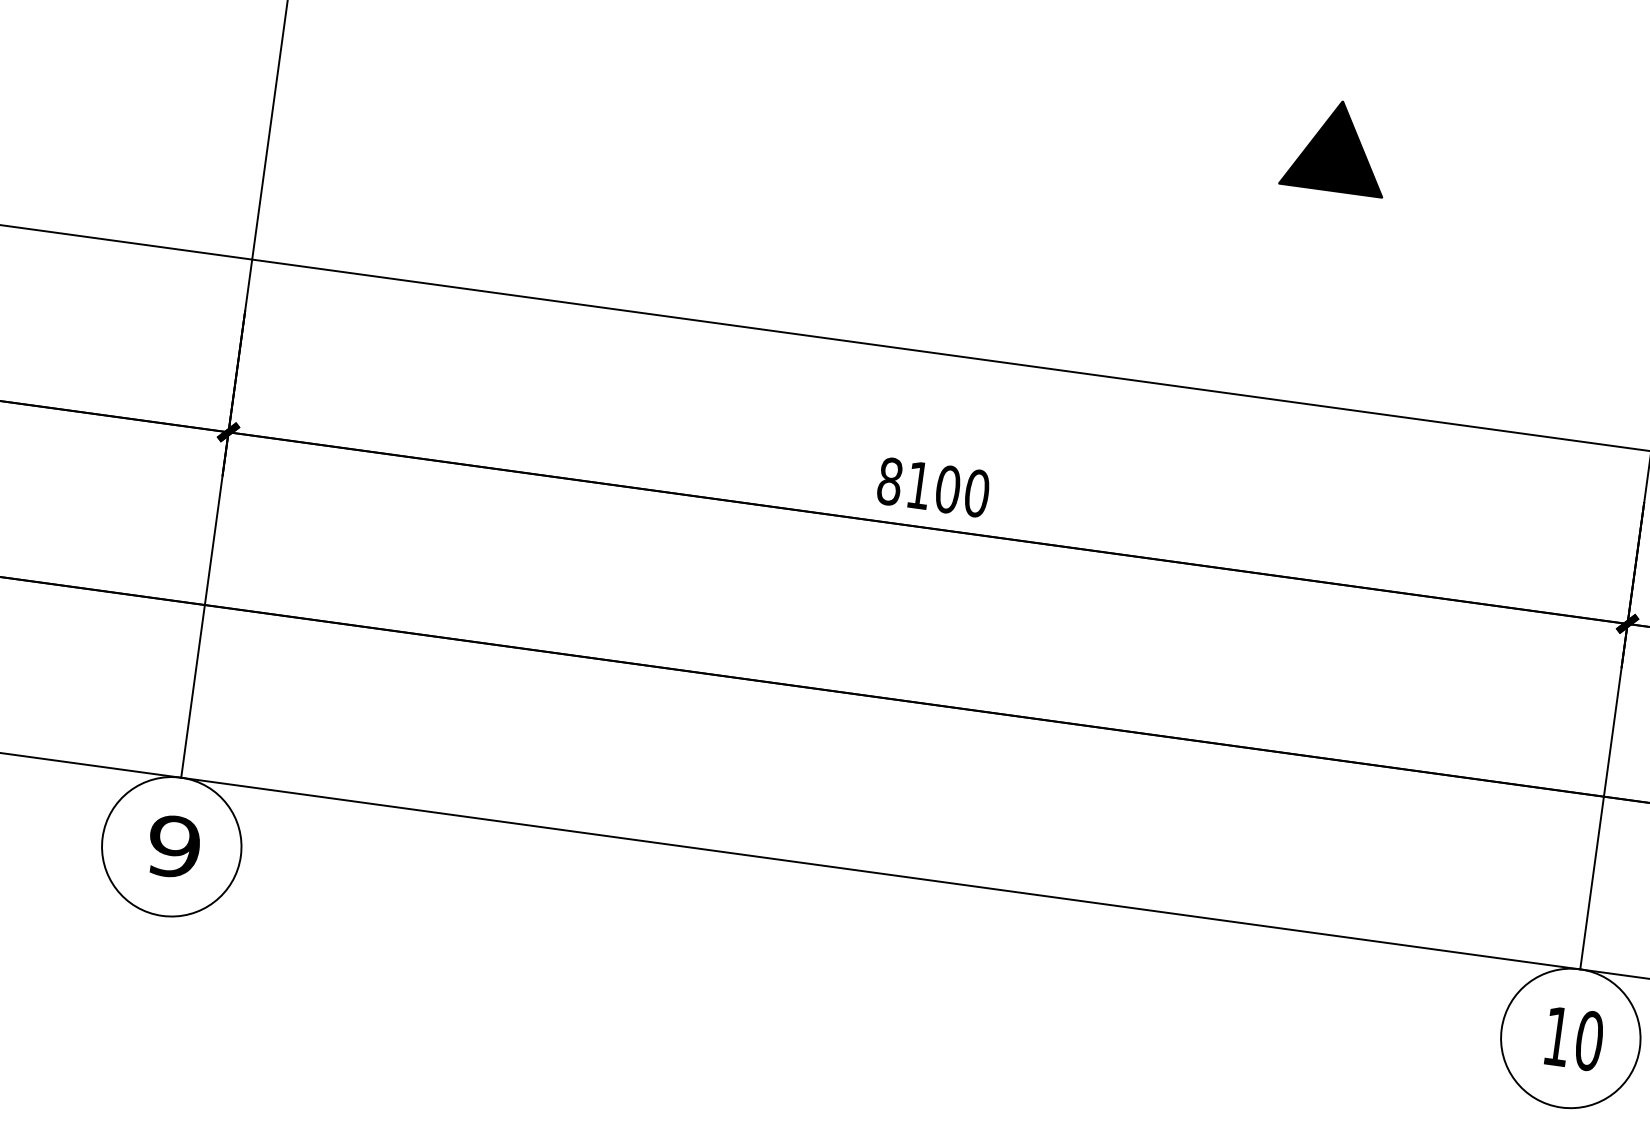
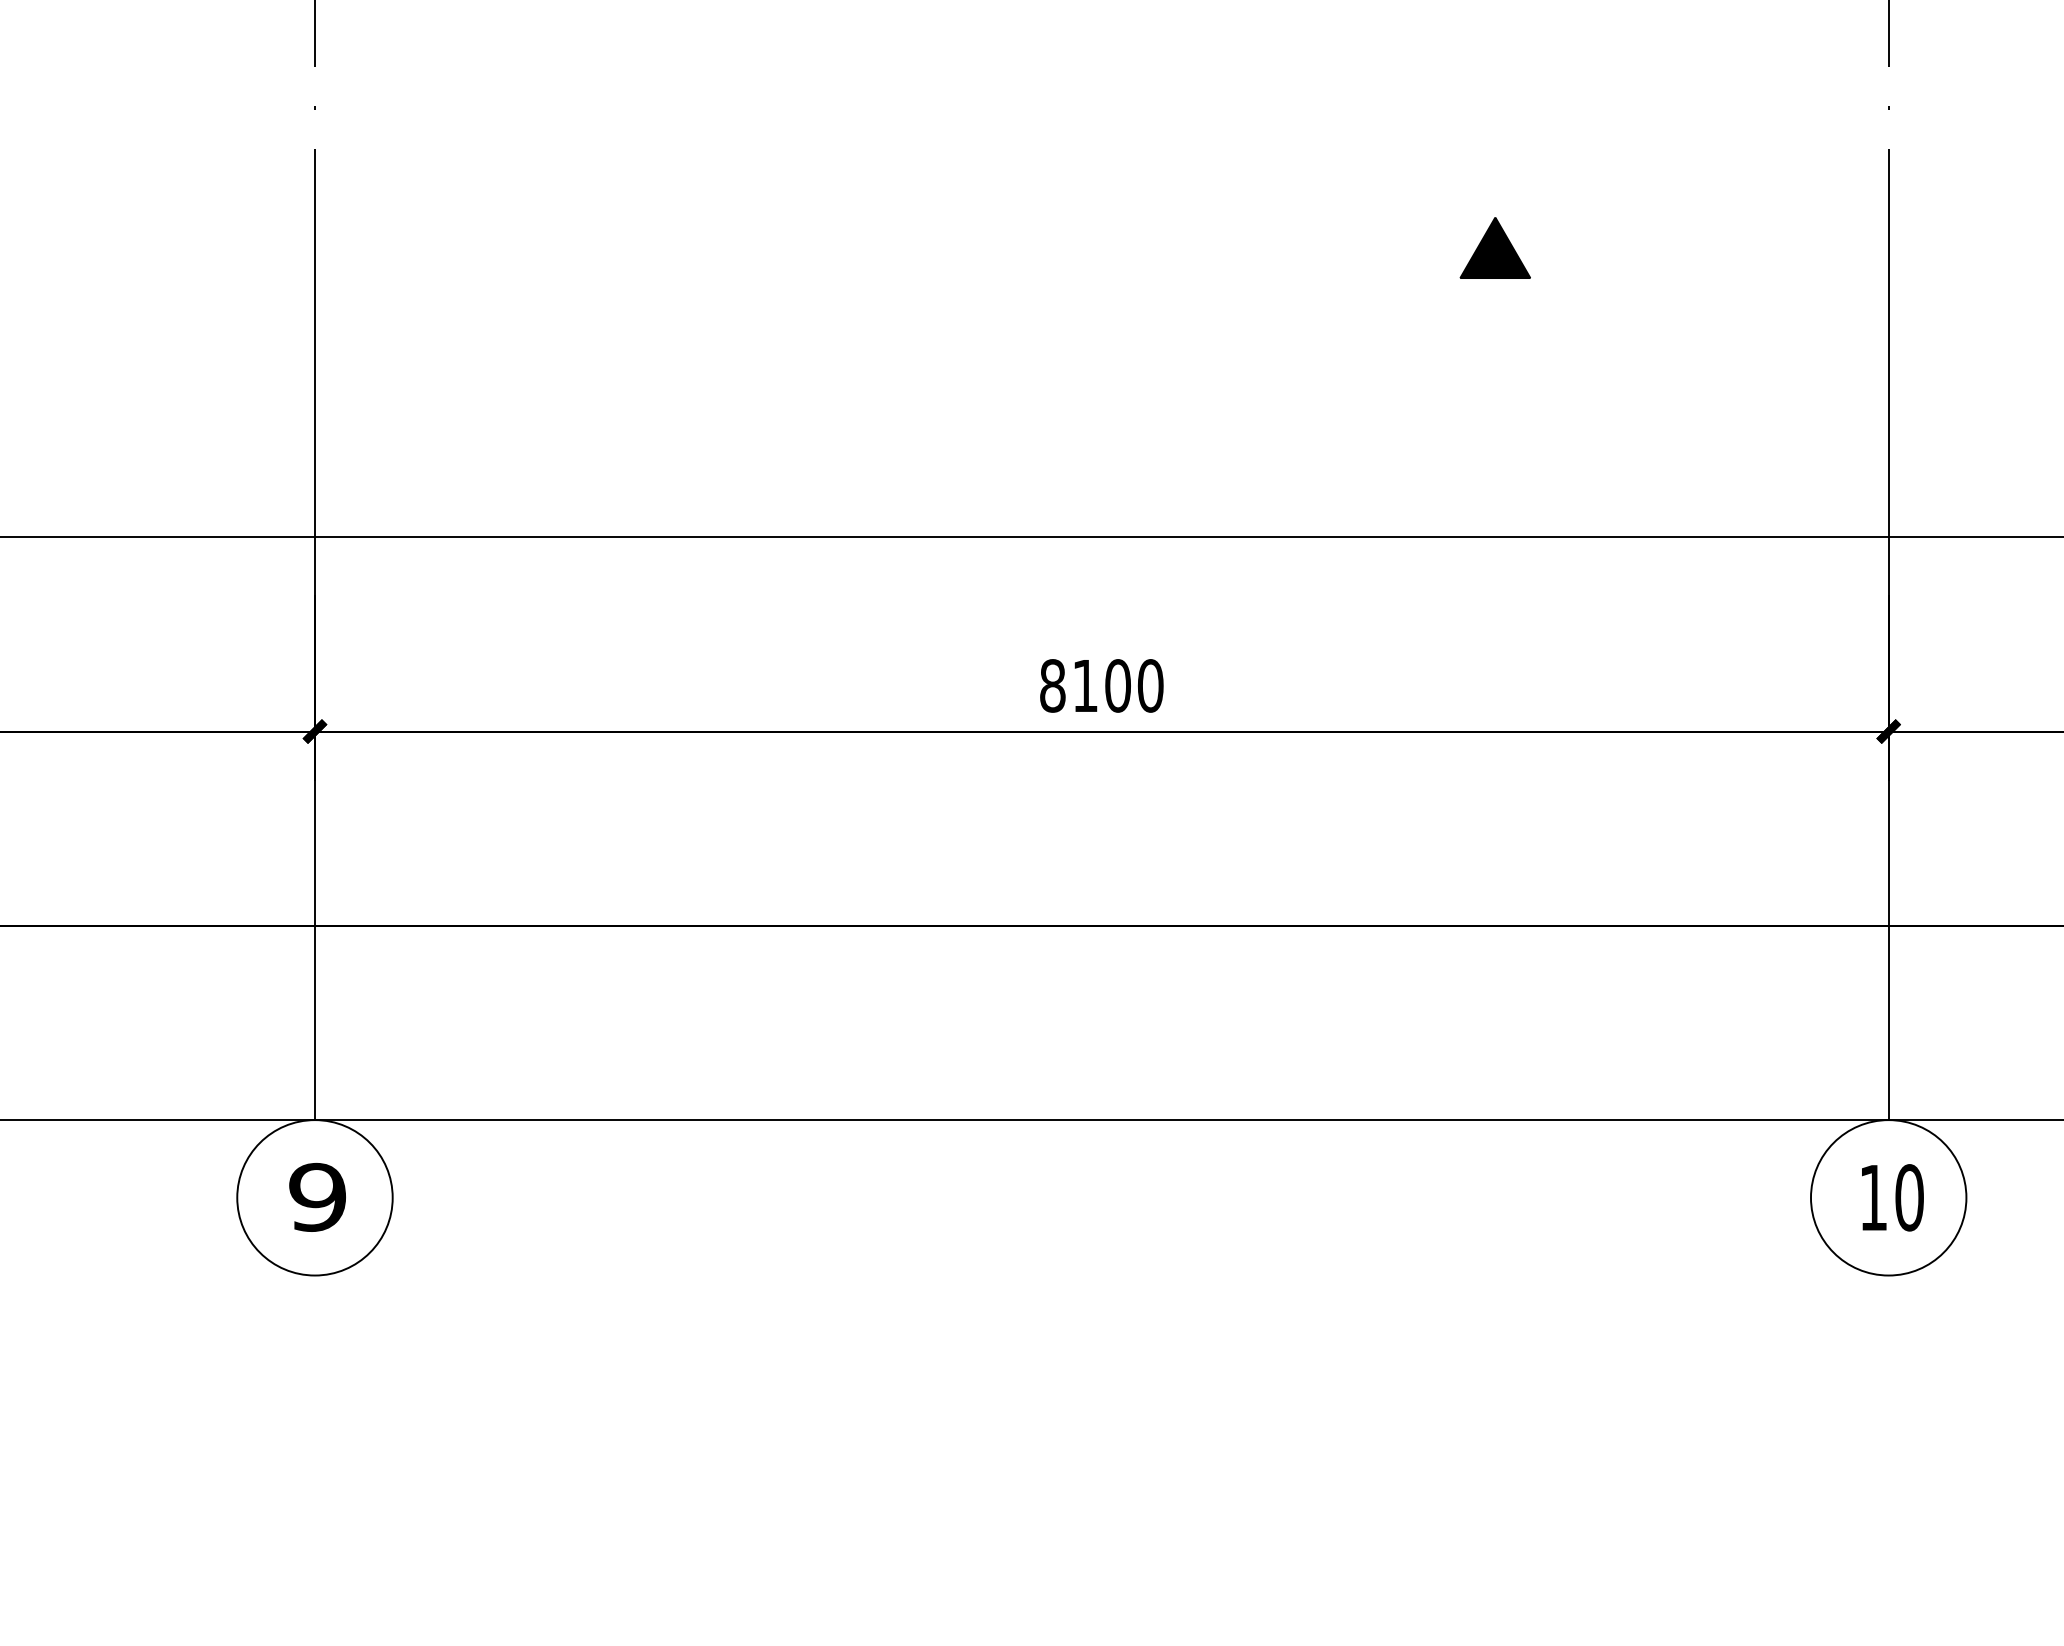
part: (1336, 145) -> (1495, 247), size x0.6

